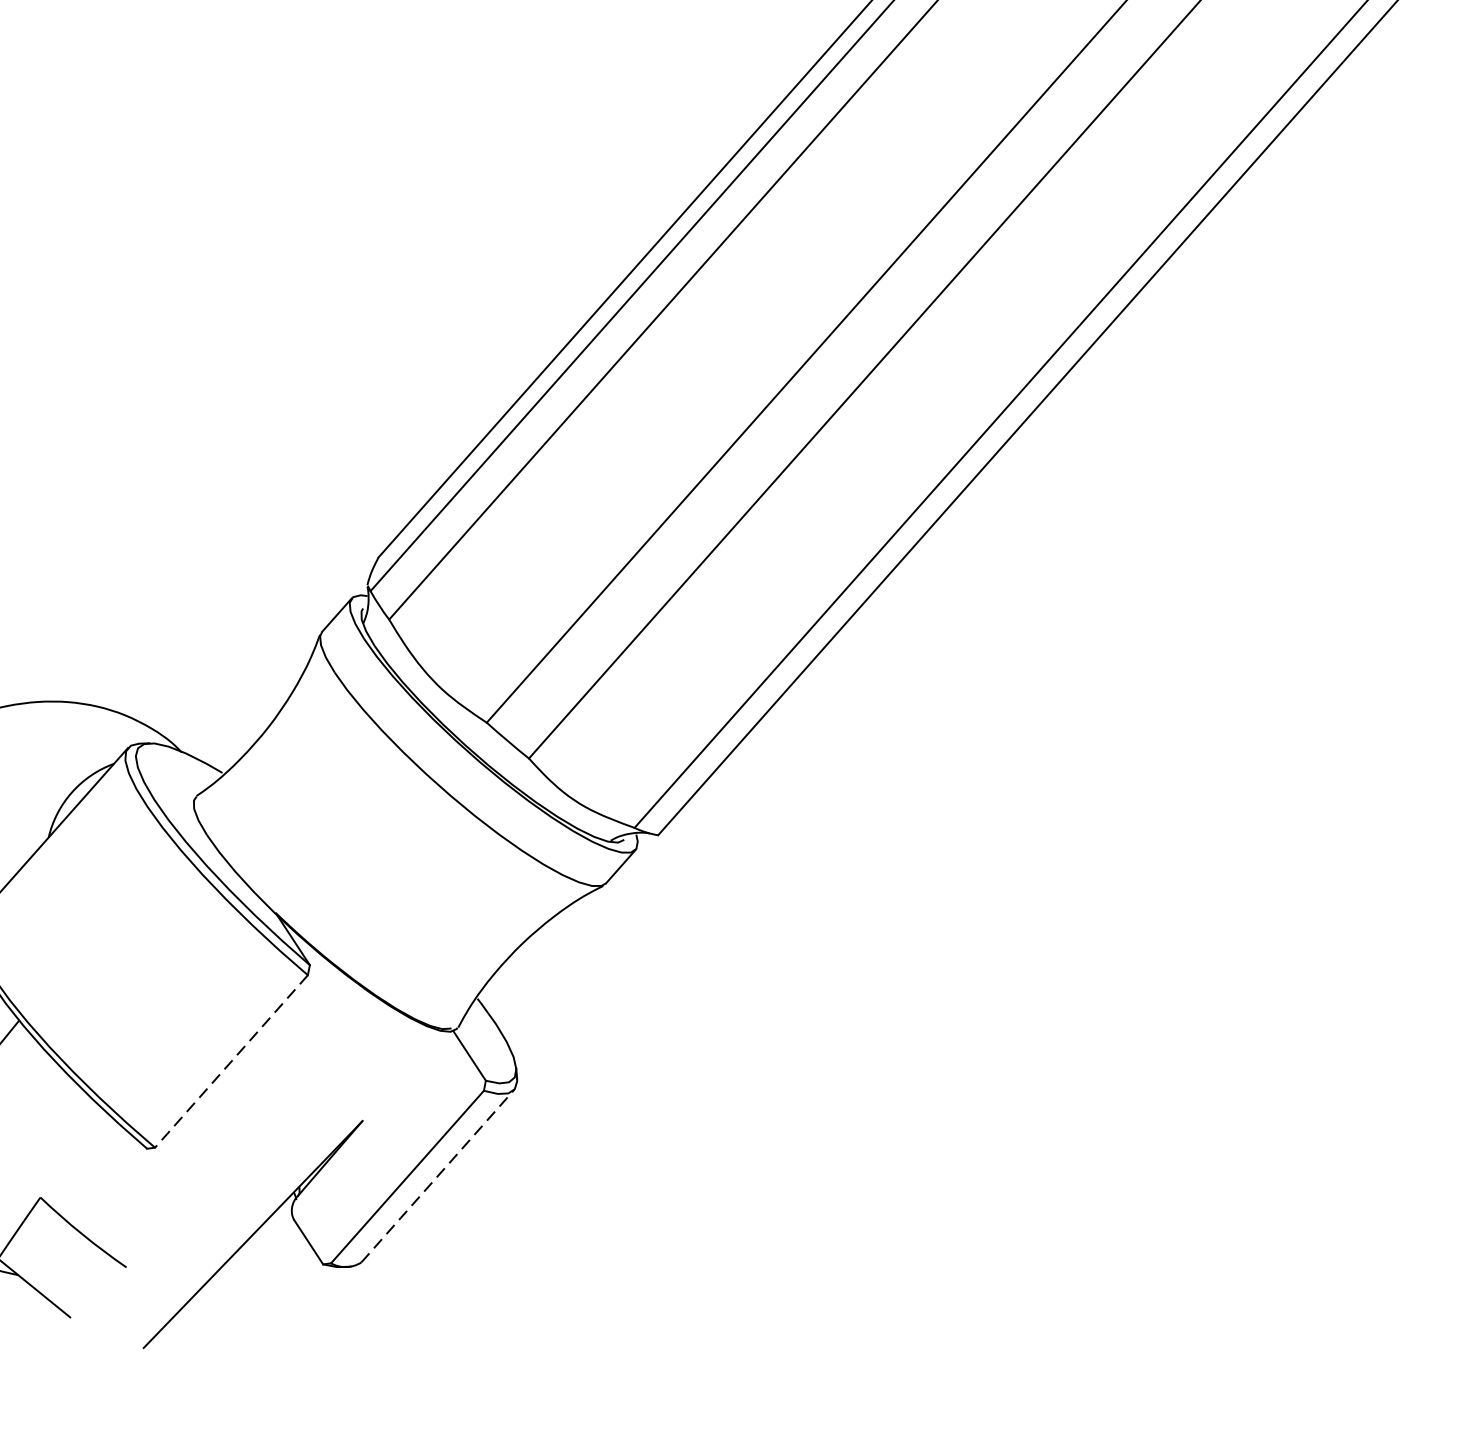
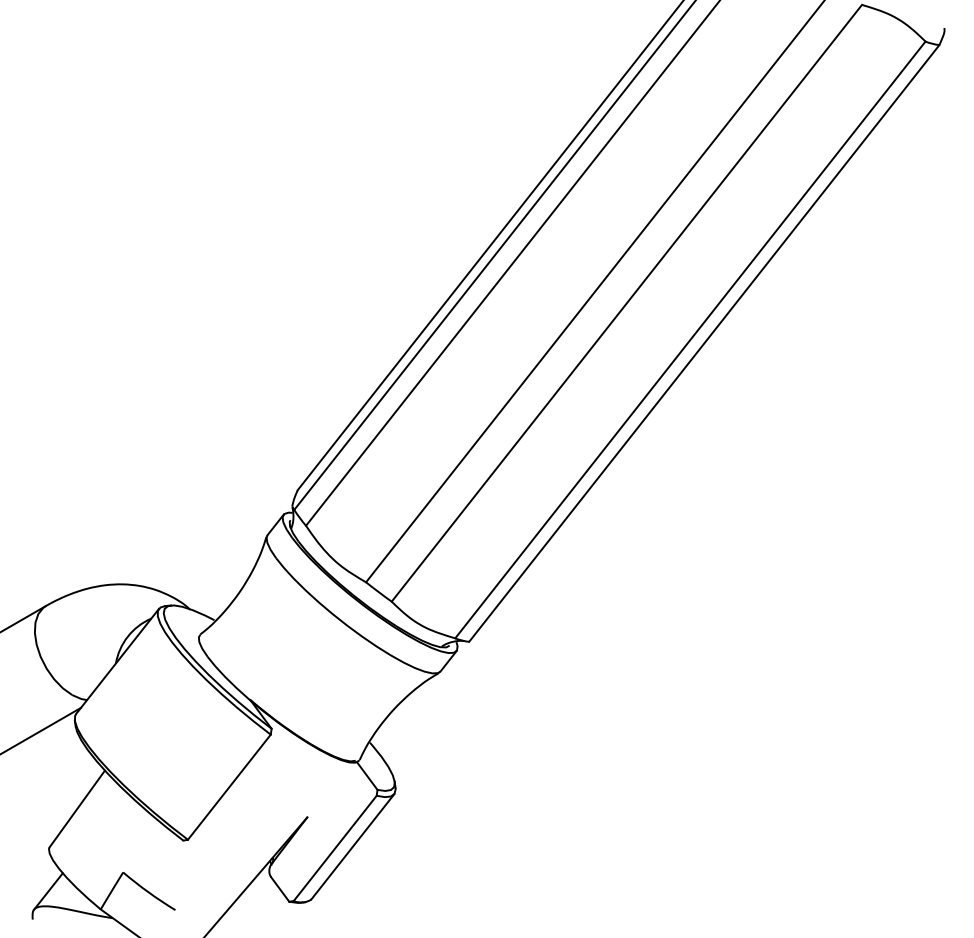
line: (231, 1061) -> (229, 787), dashed -> solid
line: (437, 1175) -> (352, 846), dashed -> solid

